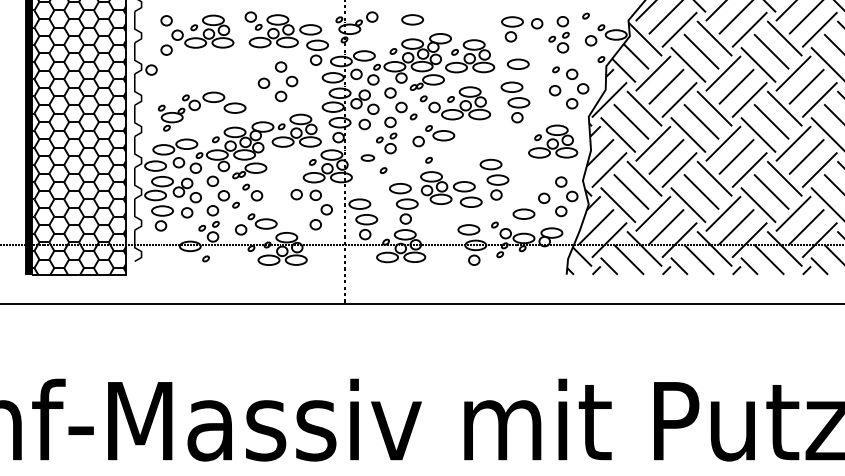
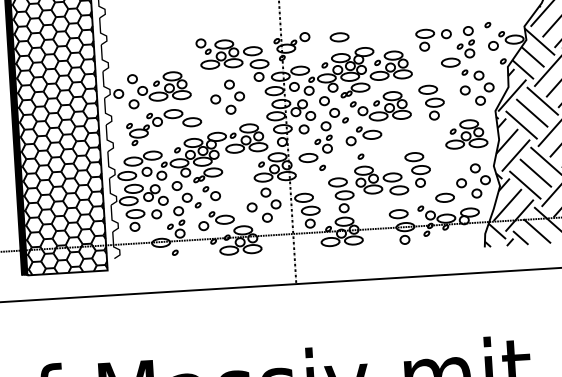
part: (197, 34) -> (159, 89), moved
part: (517, 63) -> (450, 62), moved
part: (367, 157) -> (308, 157), size x1.67
part: (296, 194) -> (251, 207), moved

